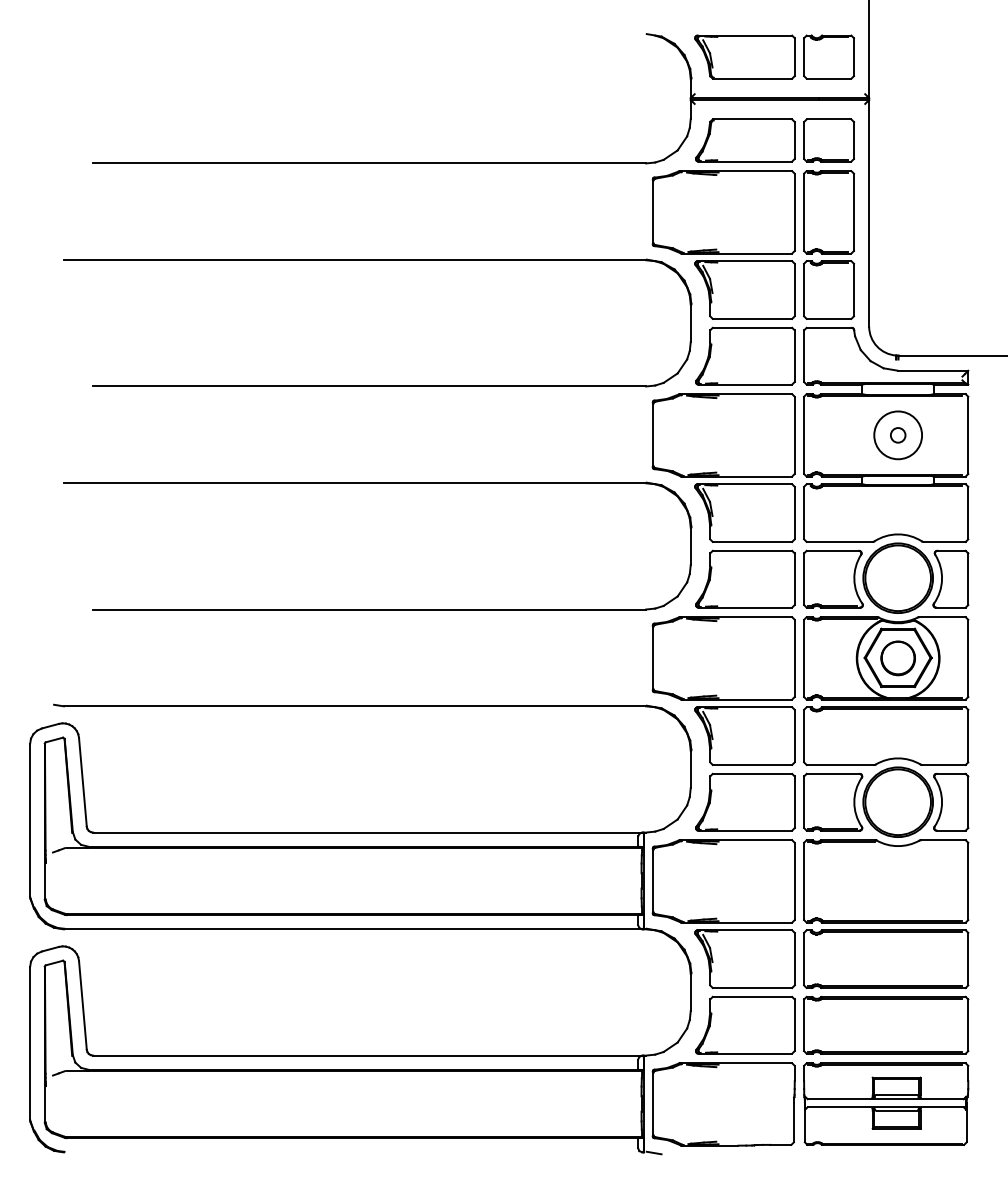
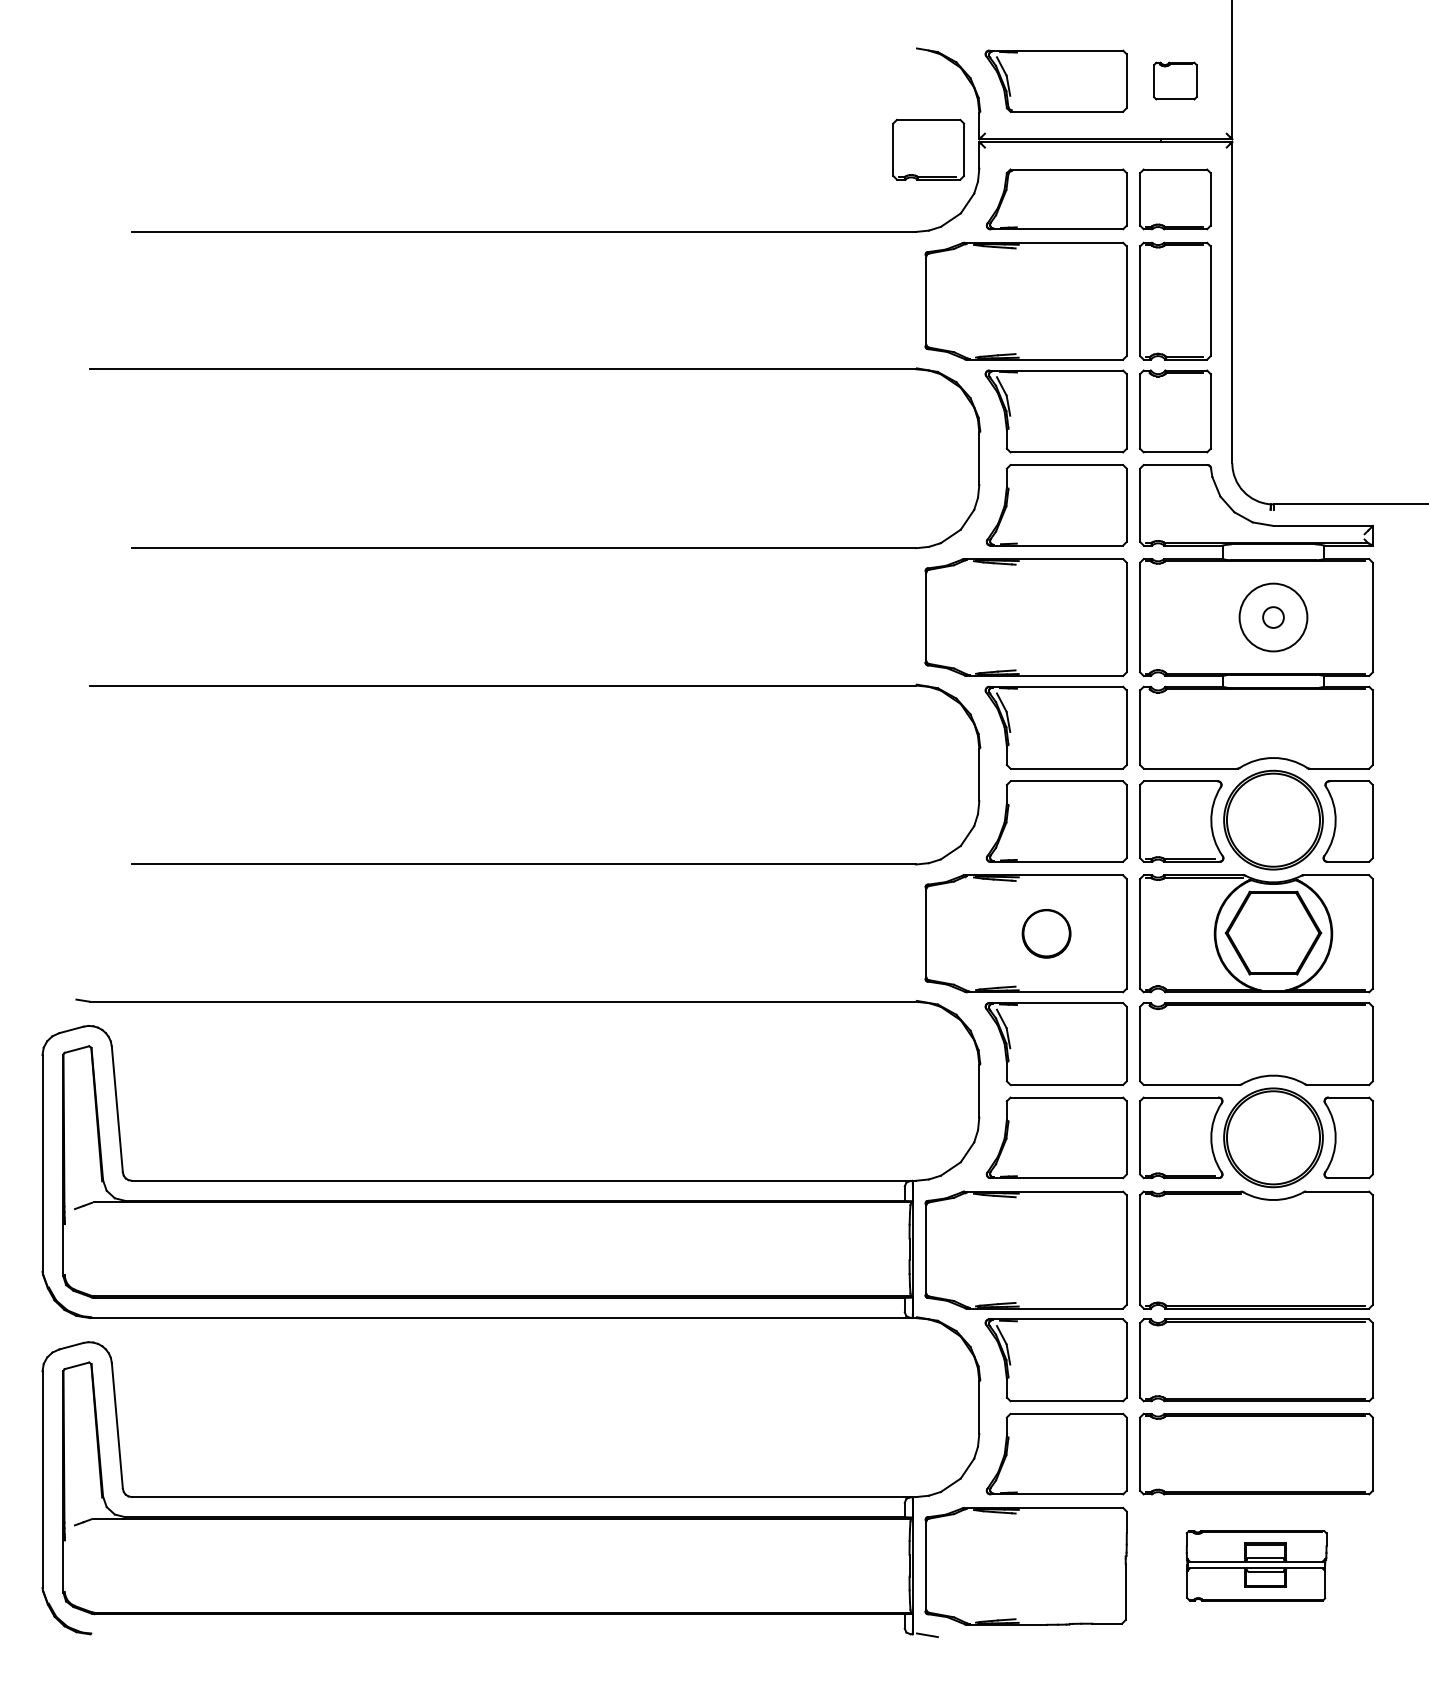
part: (828, 56) -> (1174, 80), size x0.6
part: (654, 105) -> (927, 149), added
part: (897, 658) -> (1045, 933), moved
part: (886, 1103) -> (1256, 1565), size x0.6

